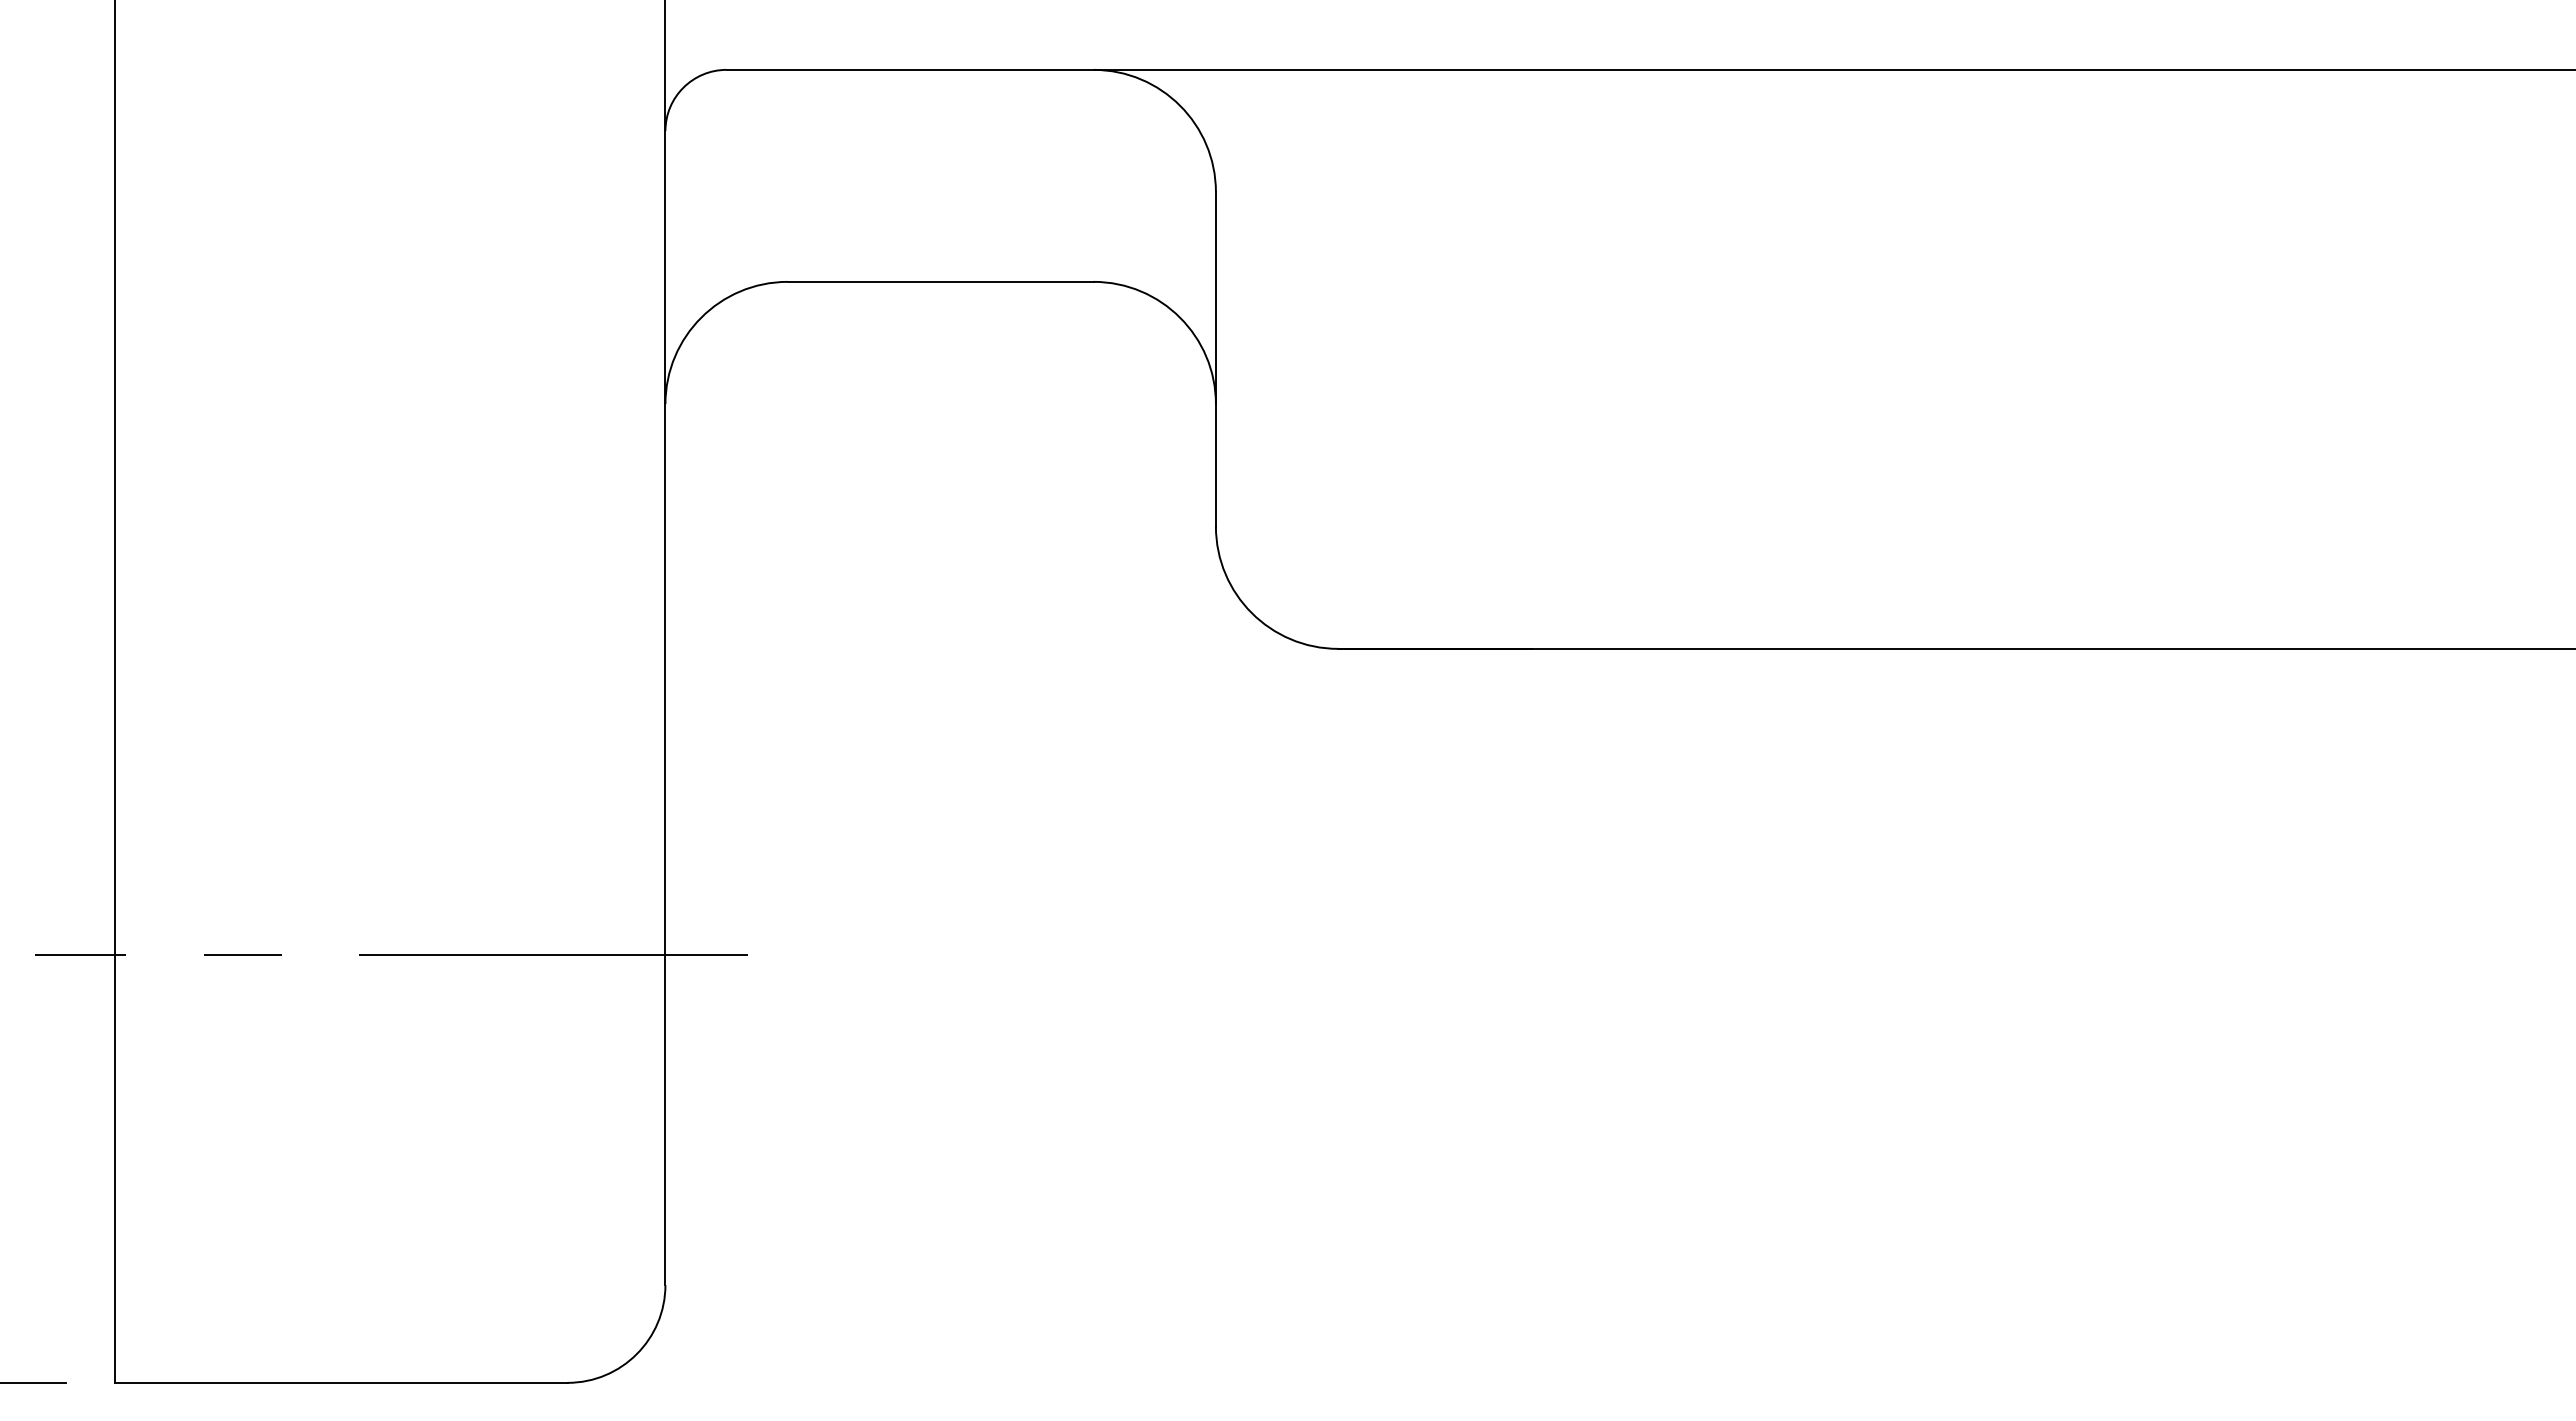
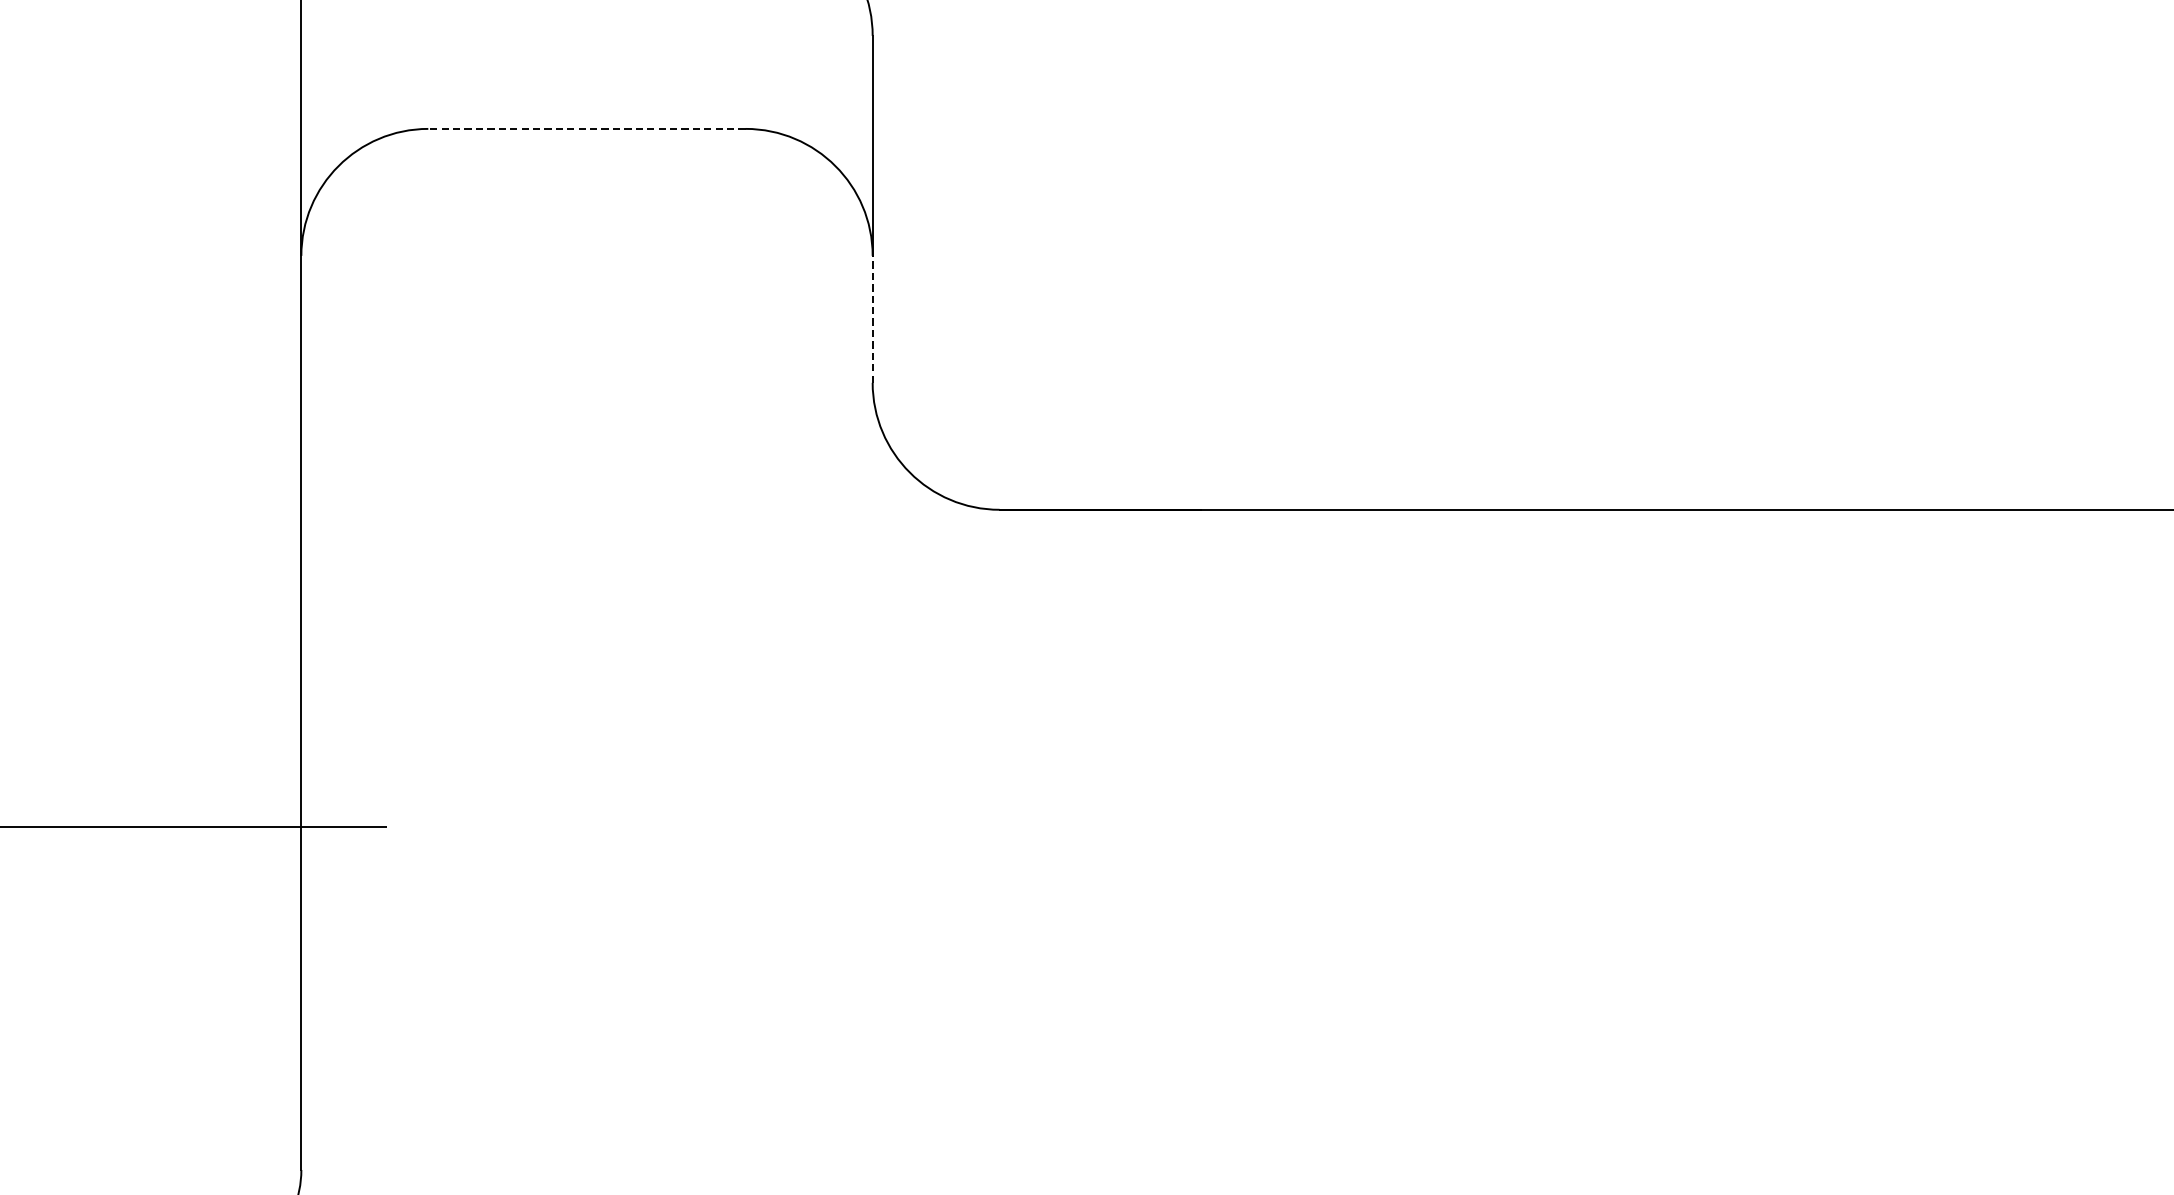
line: (940, 281) -> (586, 128), solid -> dashed
line: (1215, 464) -> (872, 318), solid -> dashed

